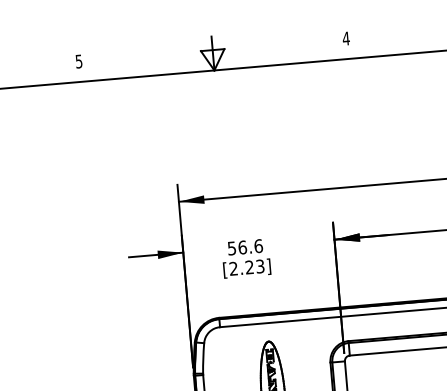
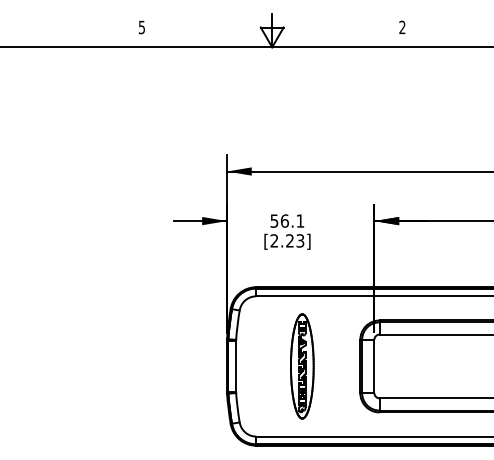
text: (346, 38) -> (402, 27), 4 -> 2
text: (258, 245) -> (300, 220), 56.6 -> 56.1

